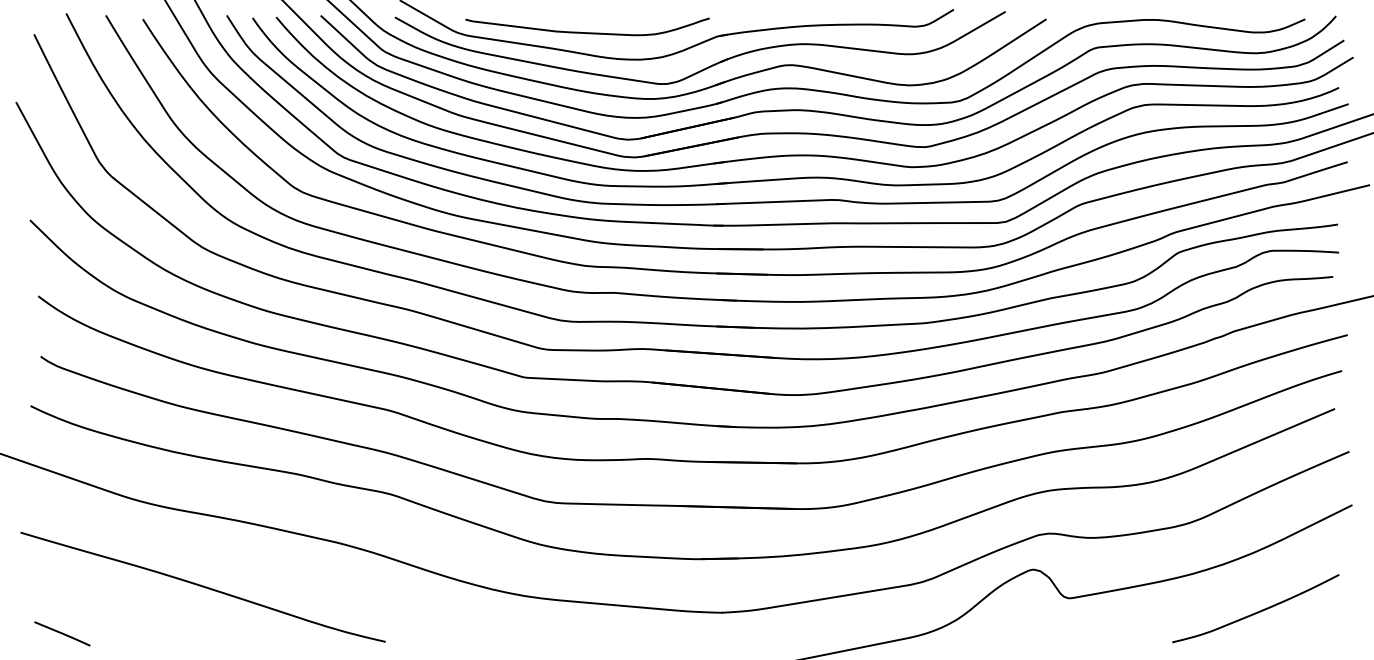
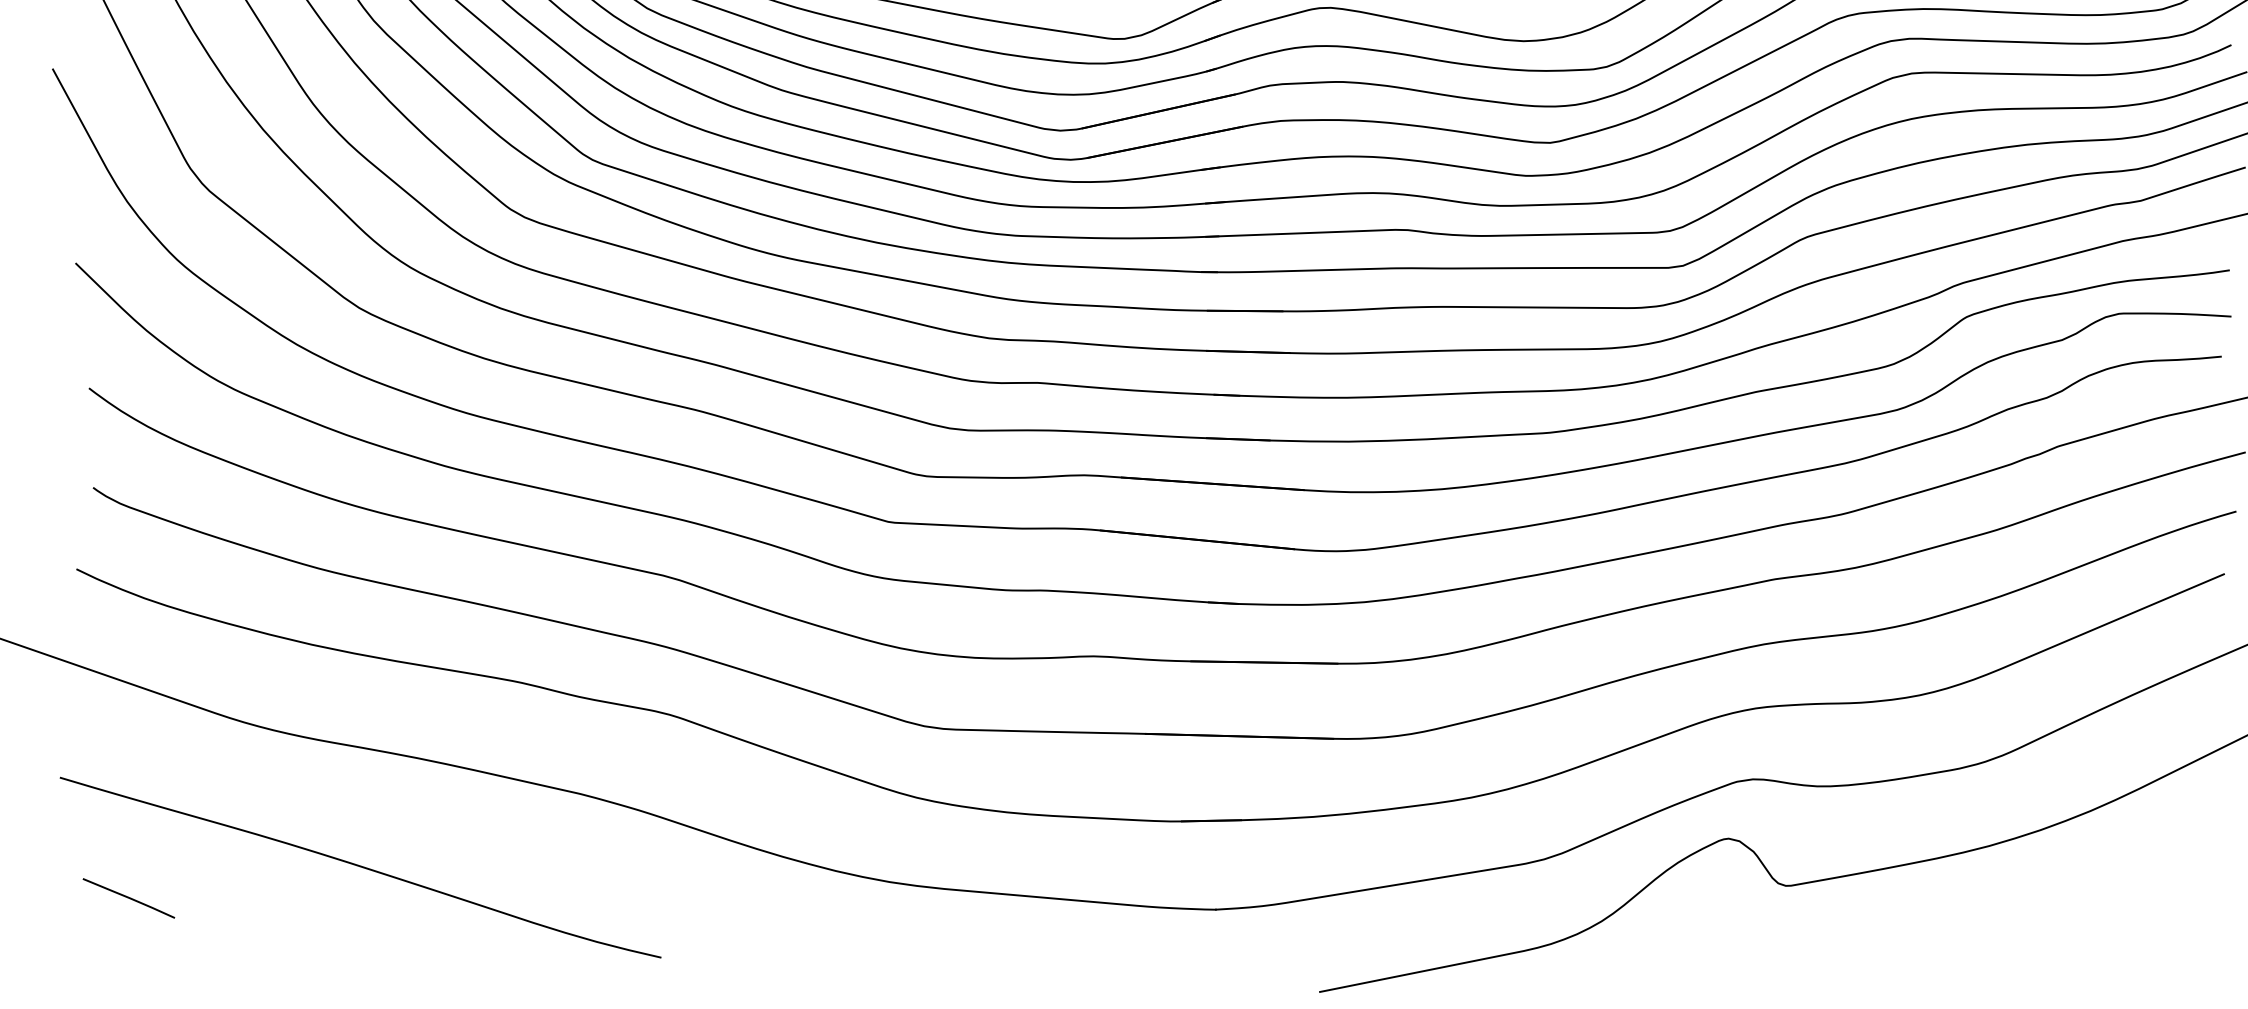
curve: (1257, 611) -> (2097, 907), removed
line: (62, 633) -> (129, 897), moved

